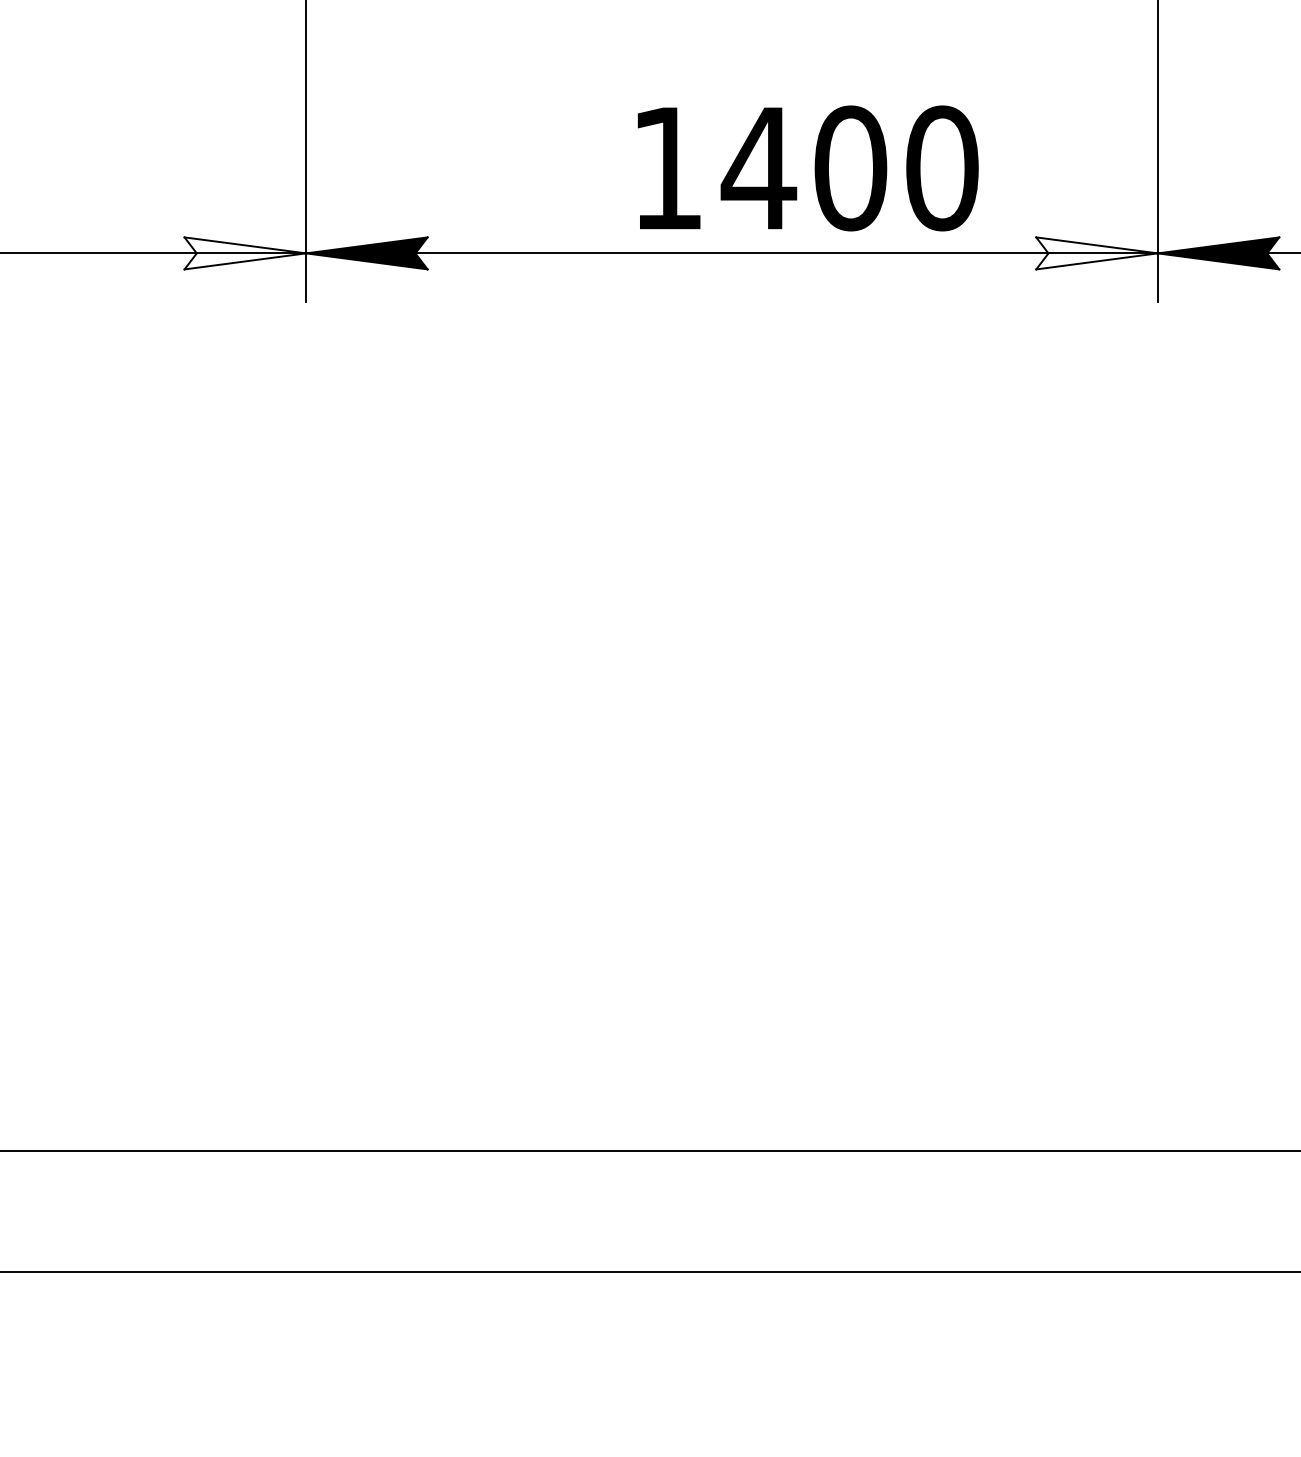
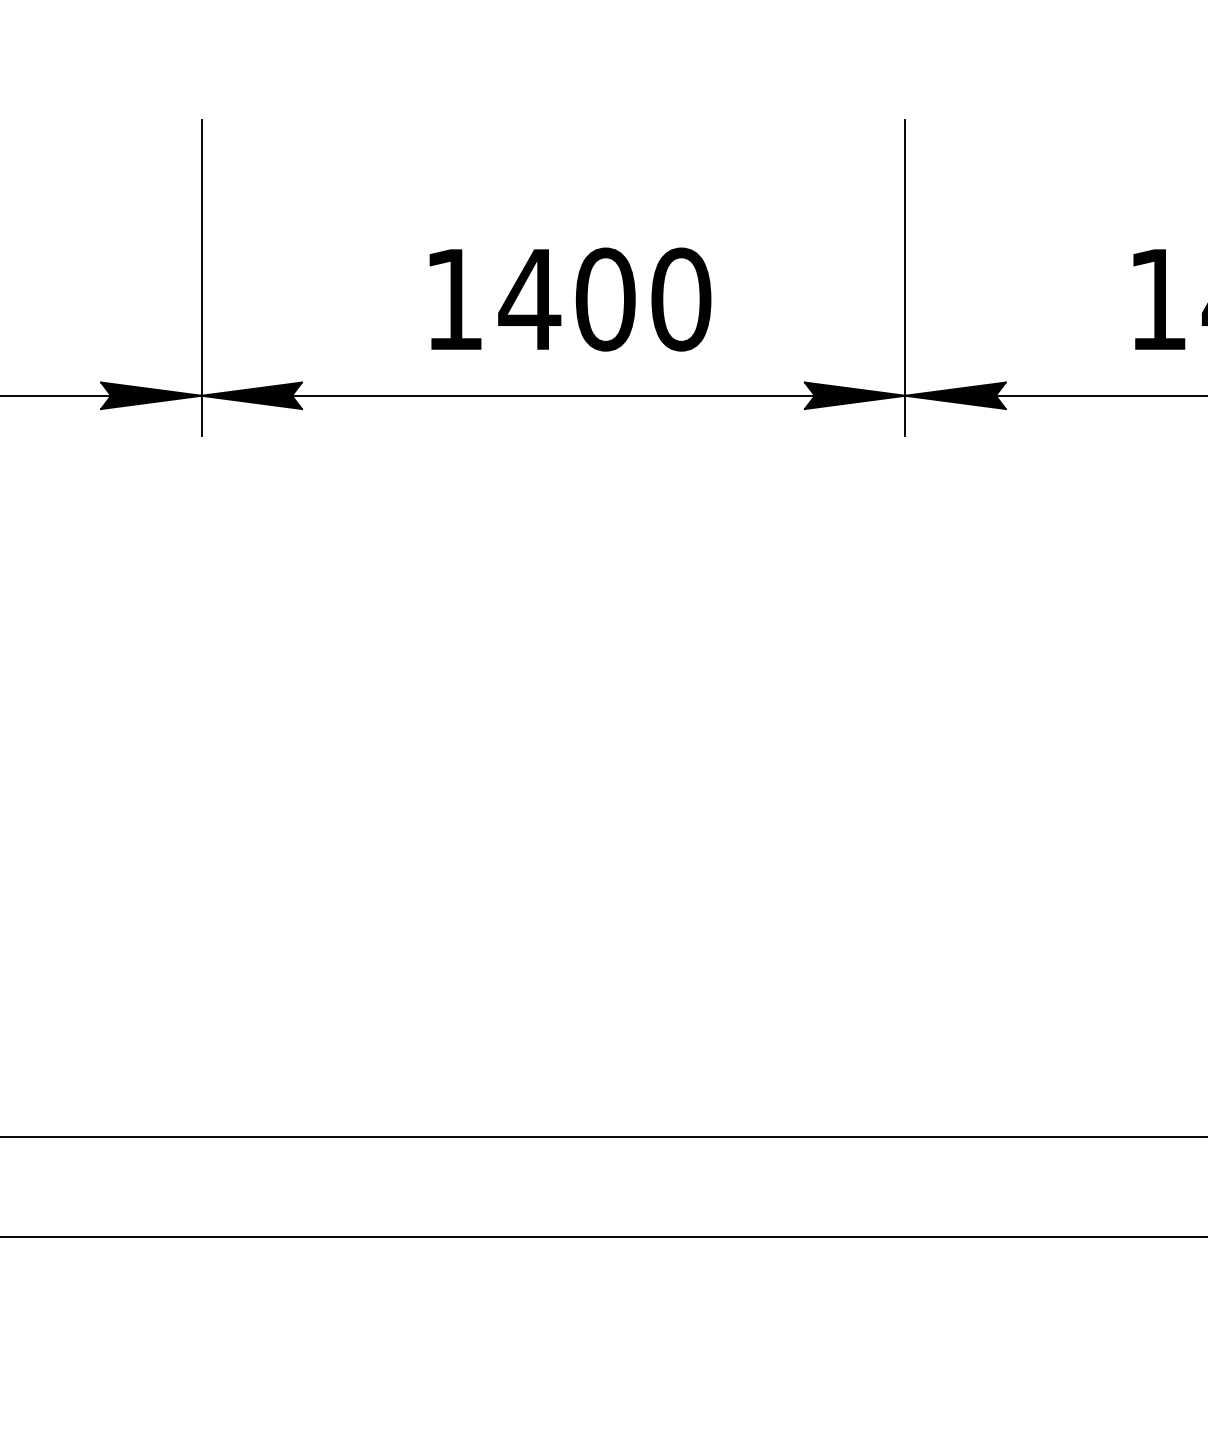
text: (808, 168) -> (570, 299), moved
fill: (245, 253) -> (151, 395), added
fill: (1096, 253) -> (854, 395), added

